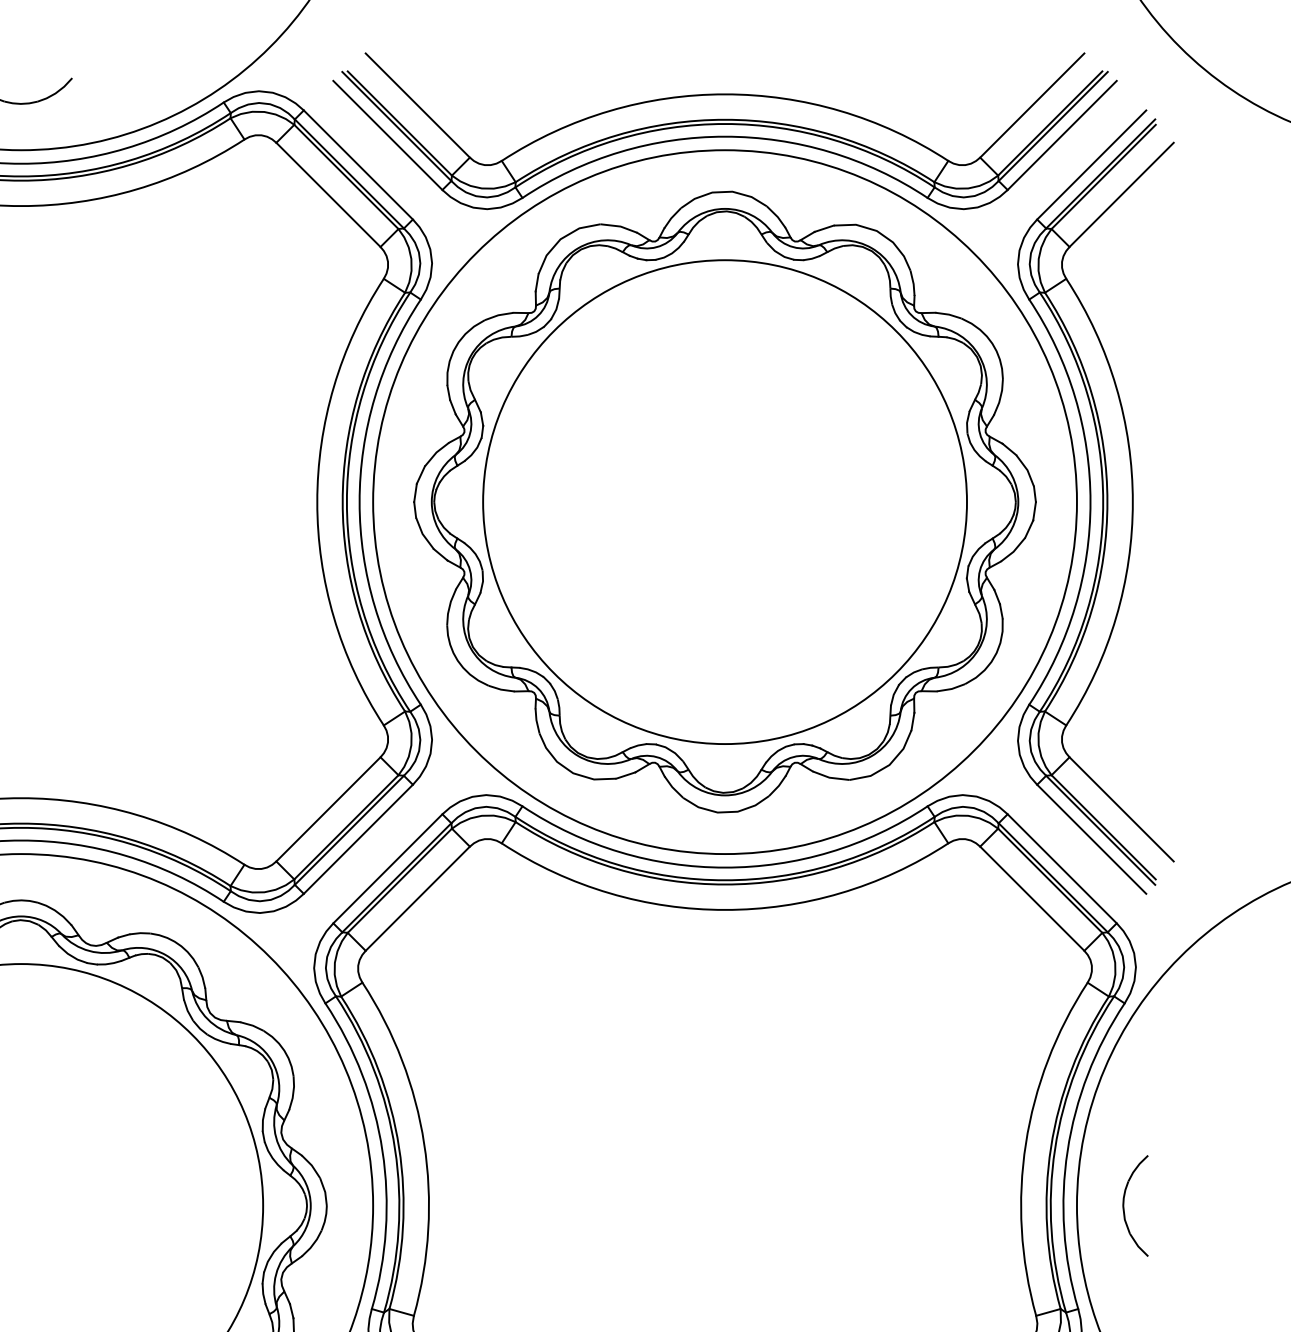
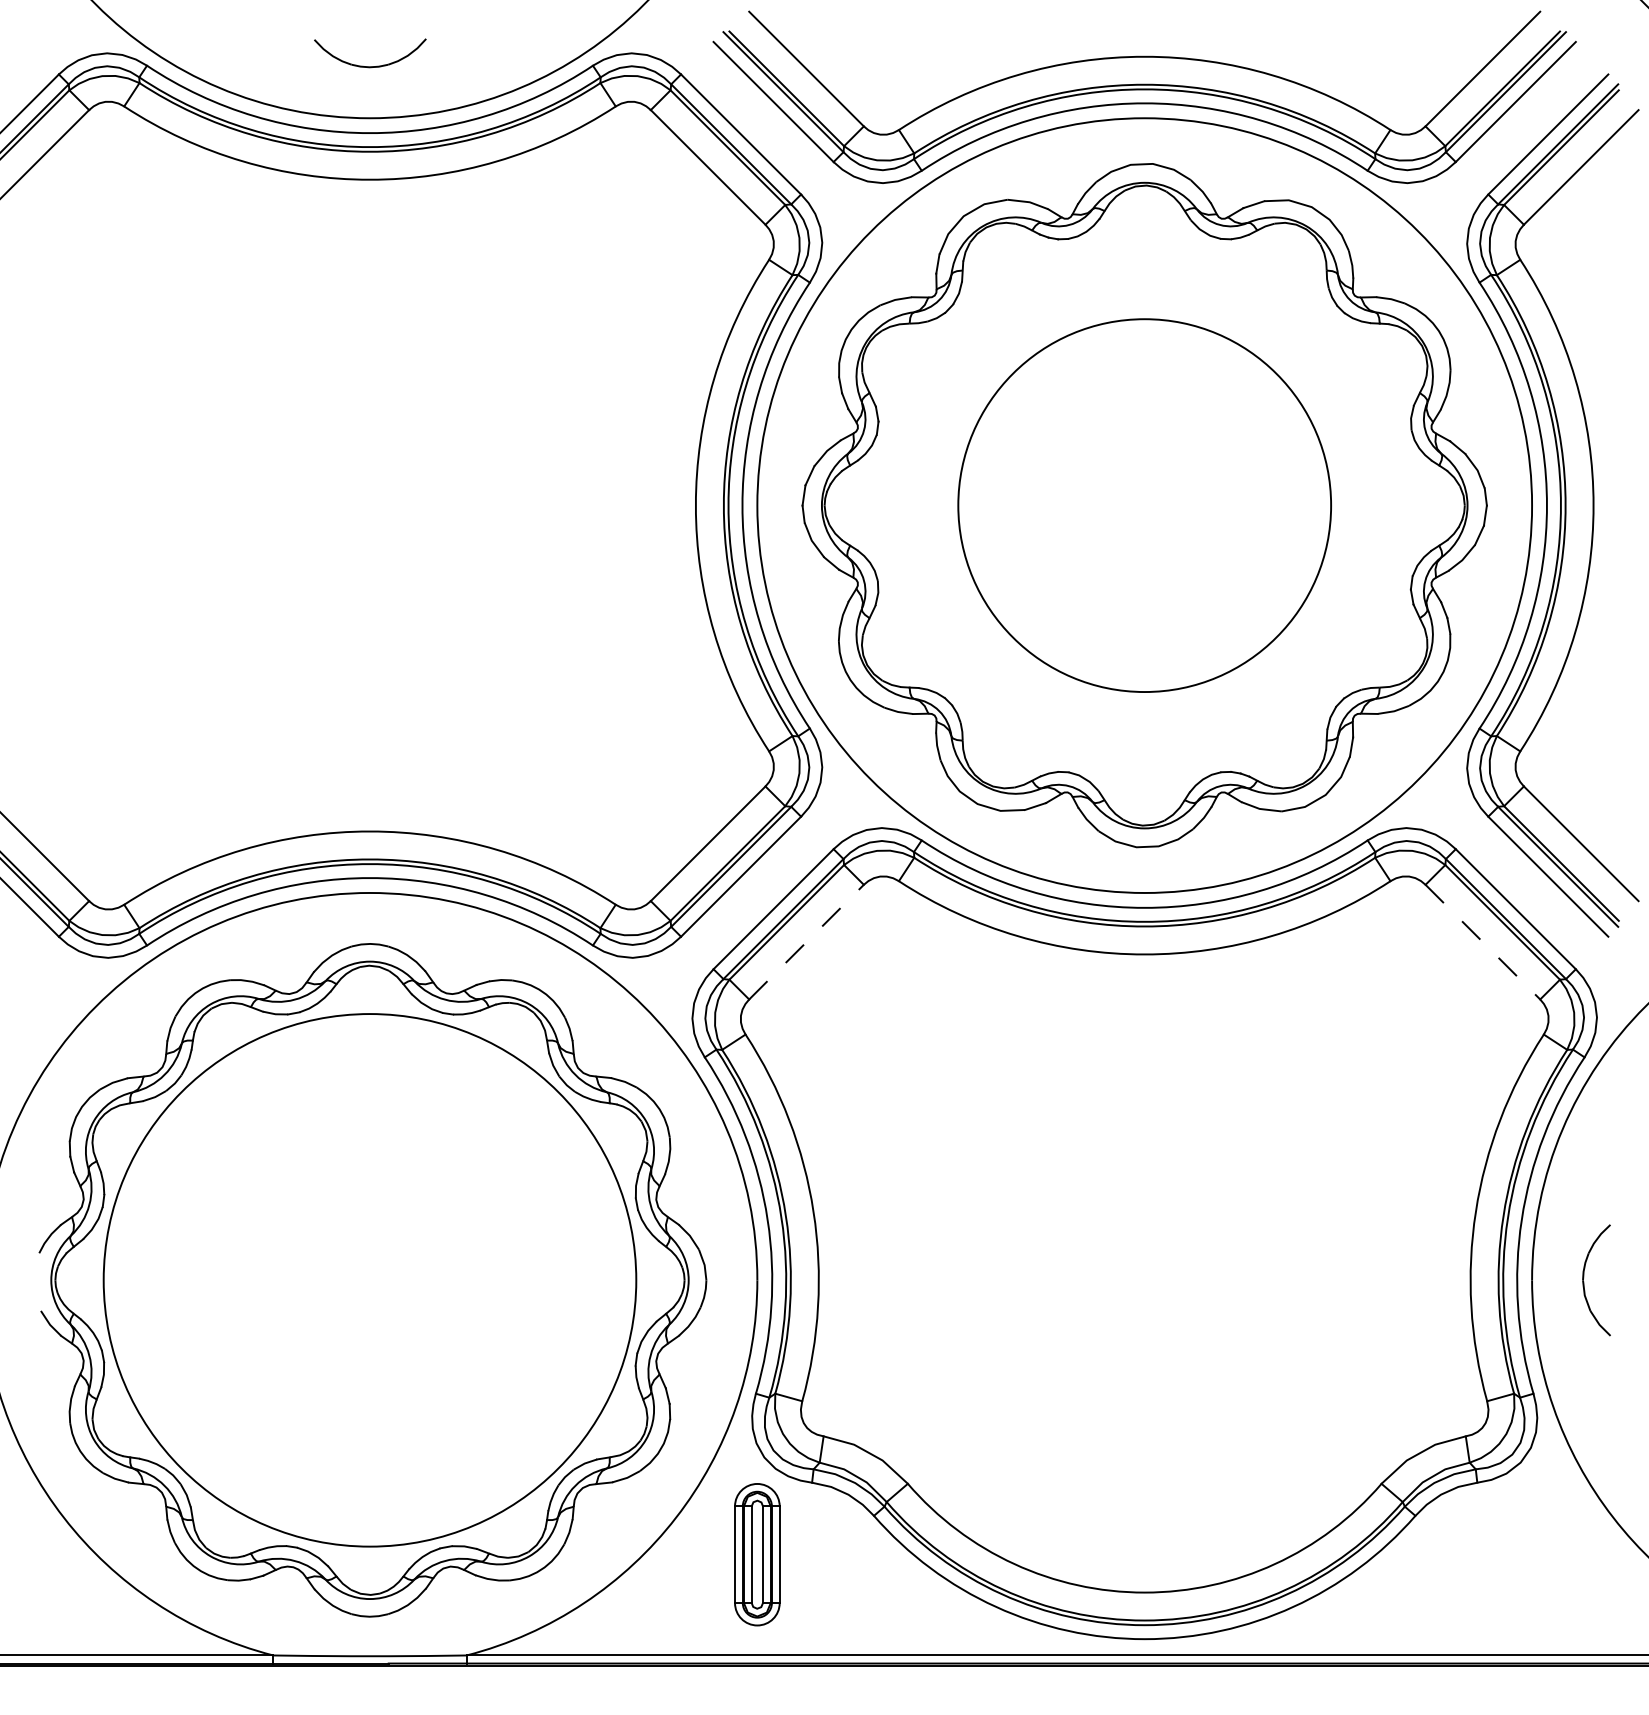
circle: (724, 502) -> (1144, 505), size x0.7
line: (417, 898) -> (806, 941), solid -> dashed
line: (1032, 899) -> (1483, 942), solid -> dashed

